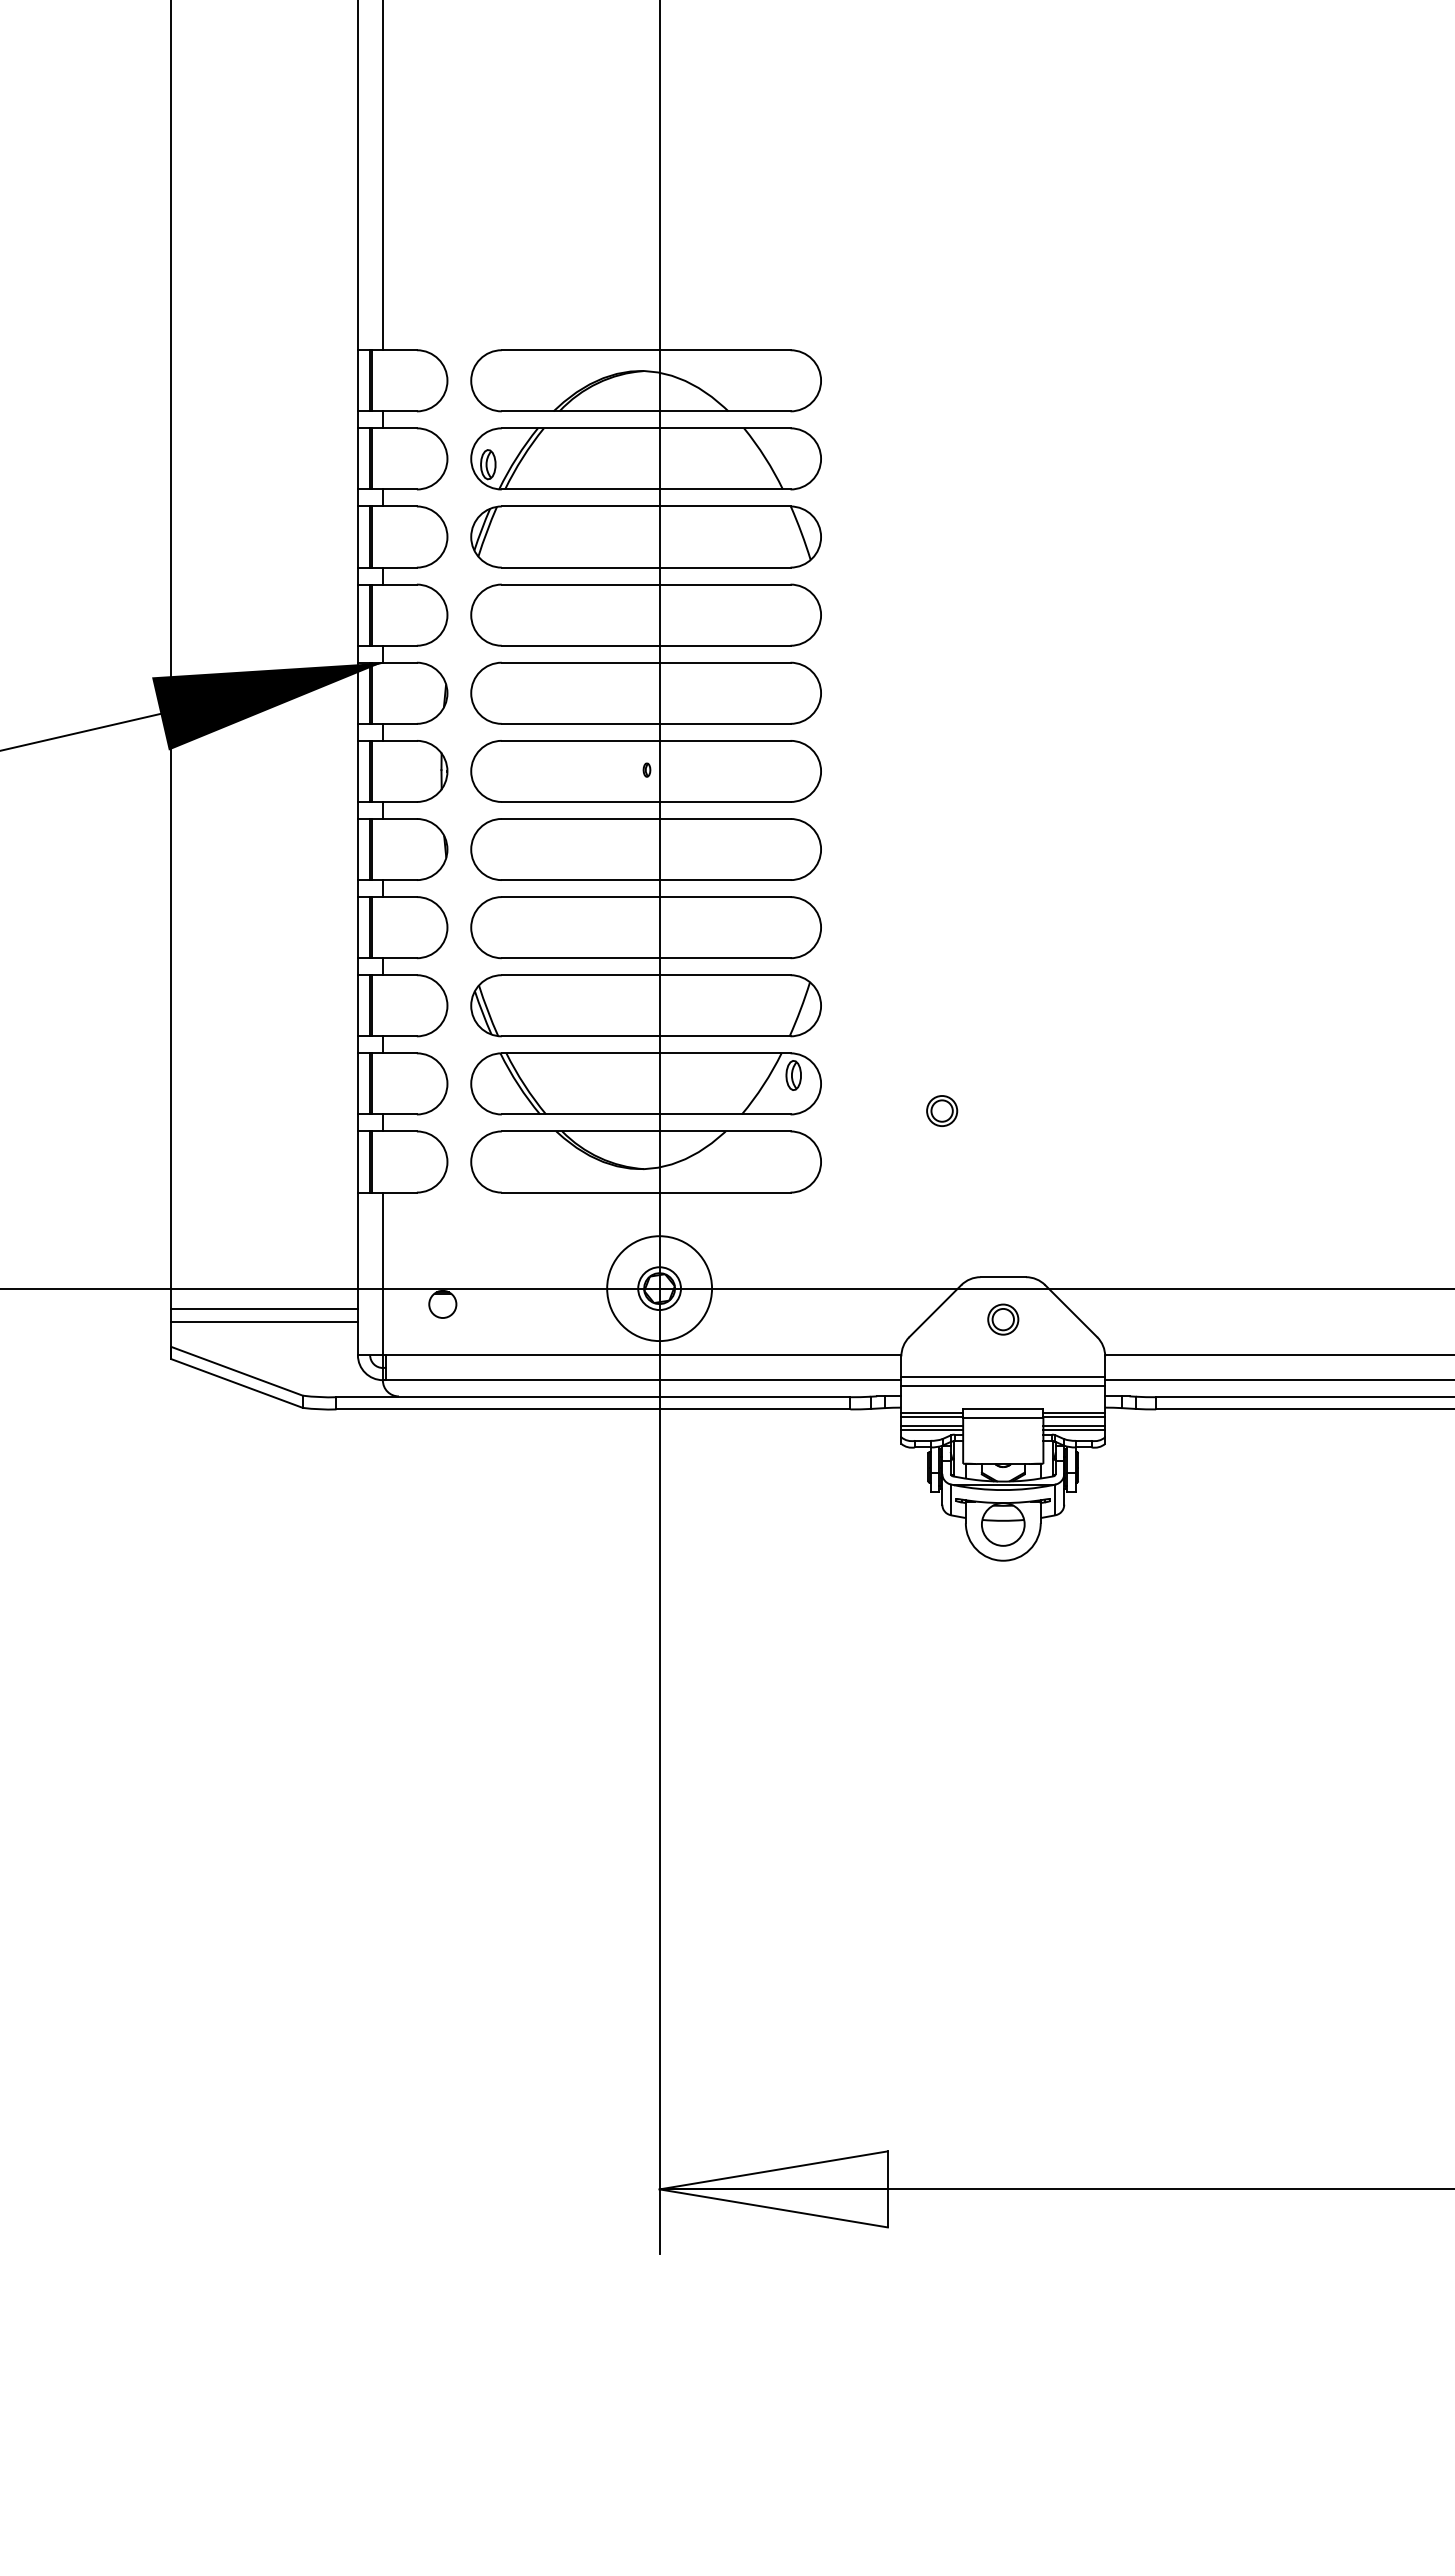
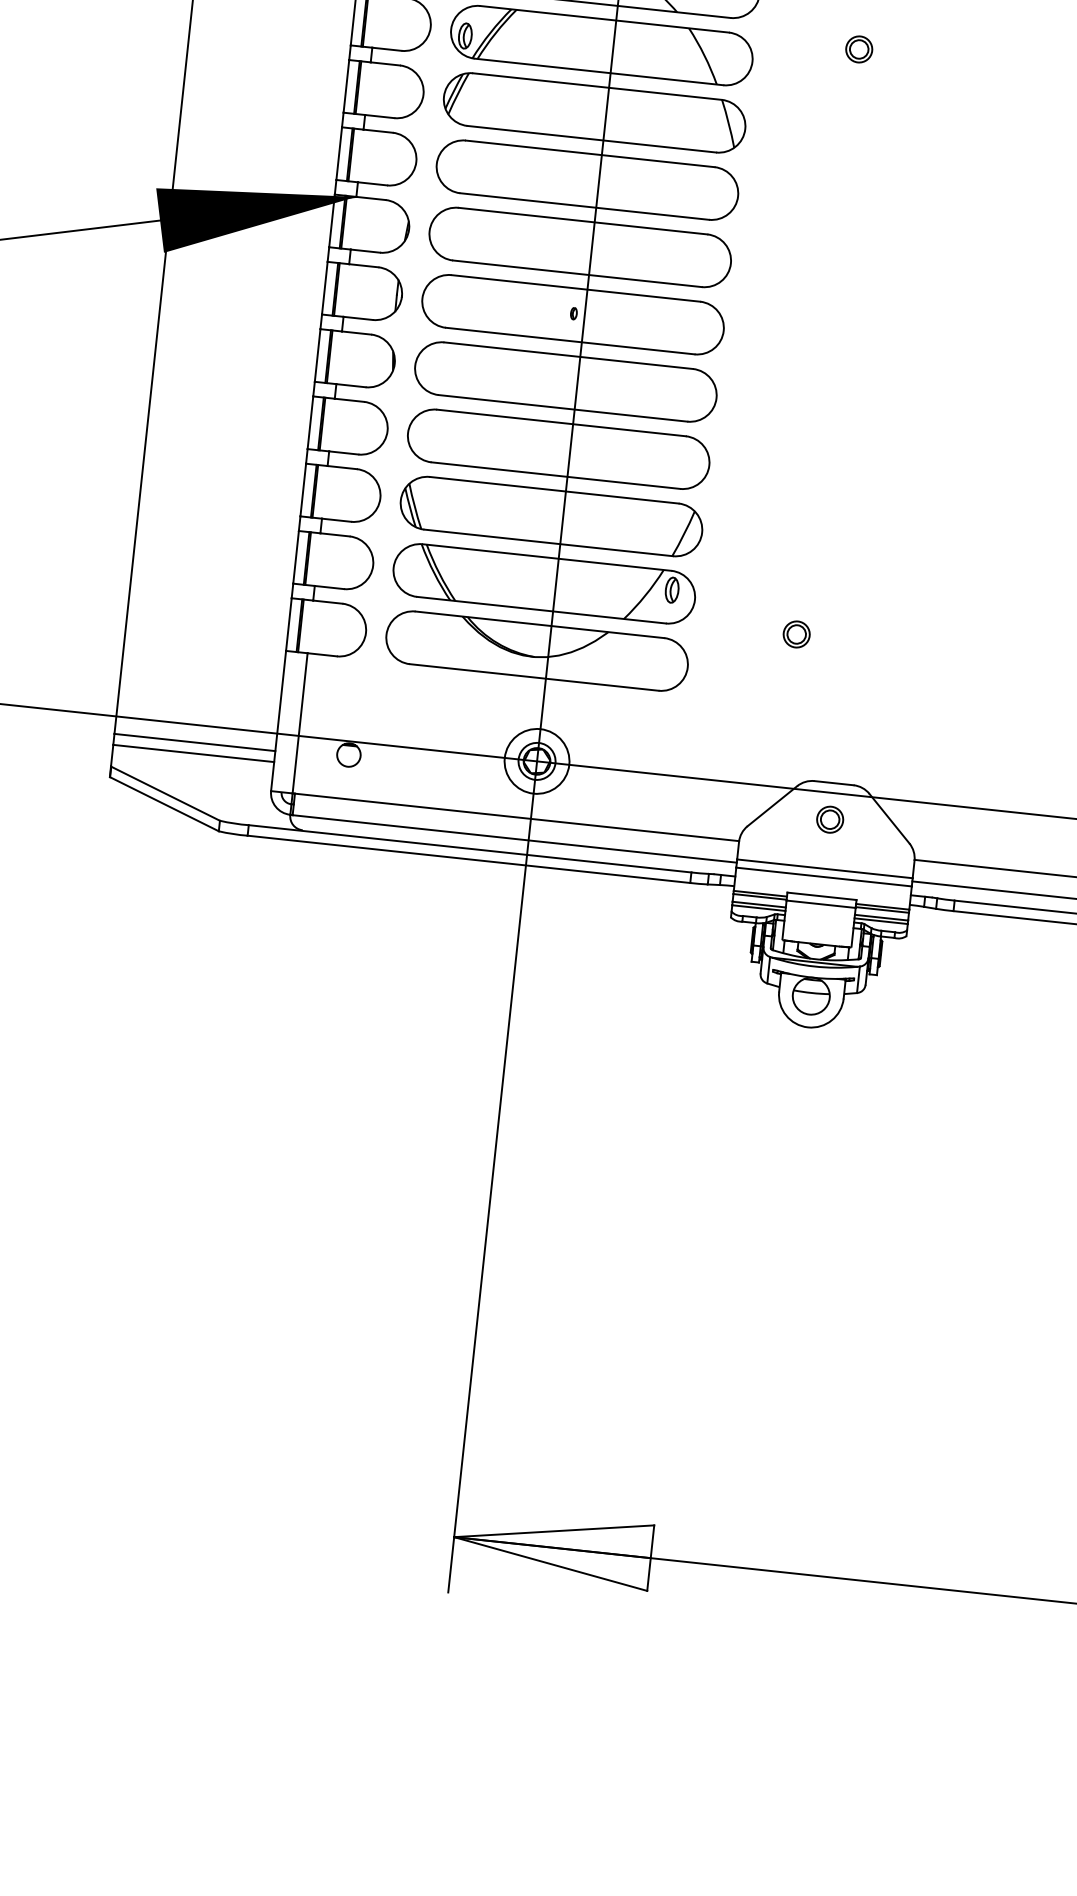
part: (942, 431) -> (859, 49), added
circle: (659, 1288) -> (536, 761), size x0.71

